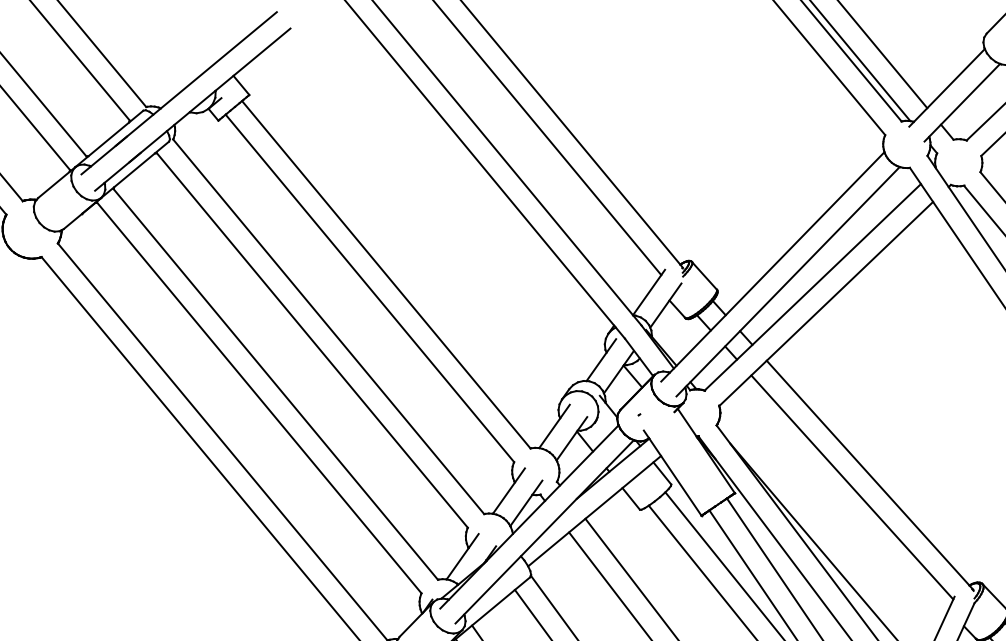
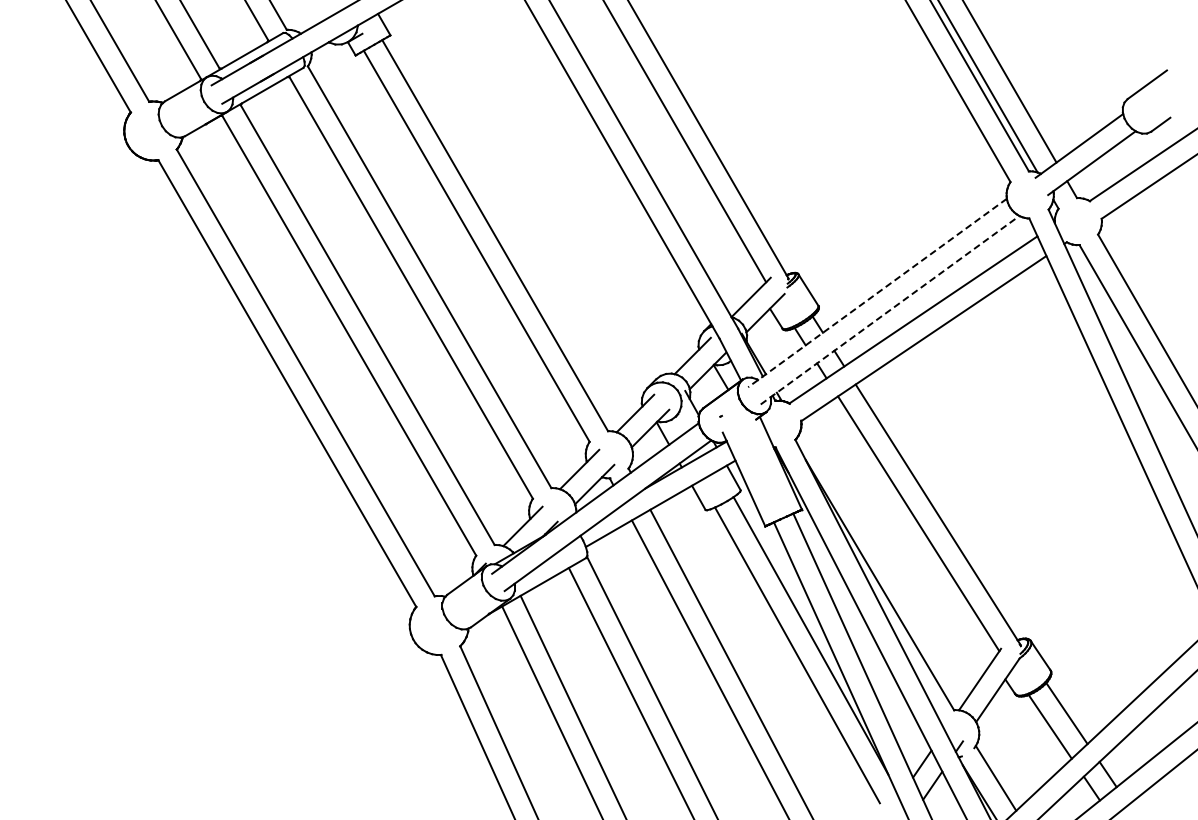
line: (772, 267) -> (877, 293), solid -> dashed
line: (788, 280) -> (890, 309), solid -> dashed

